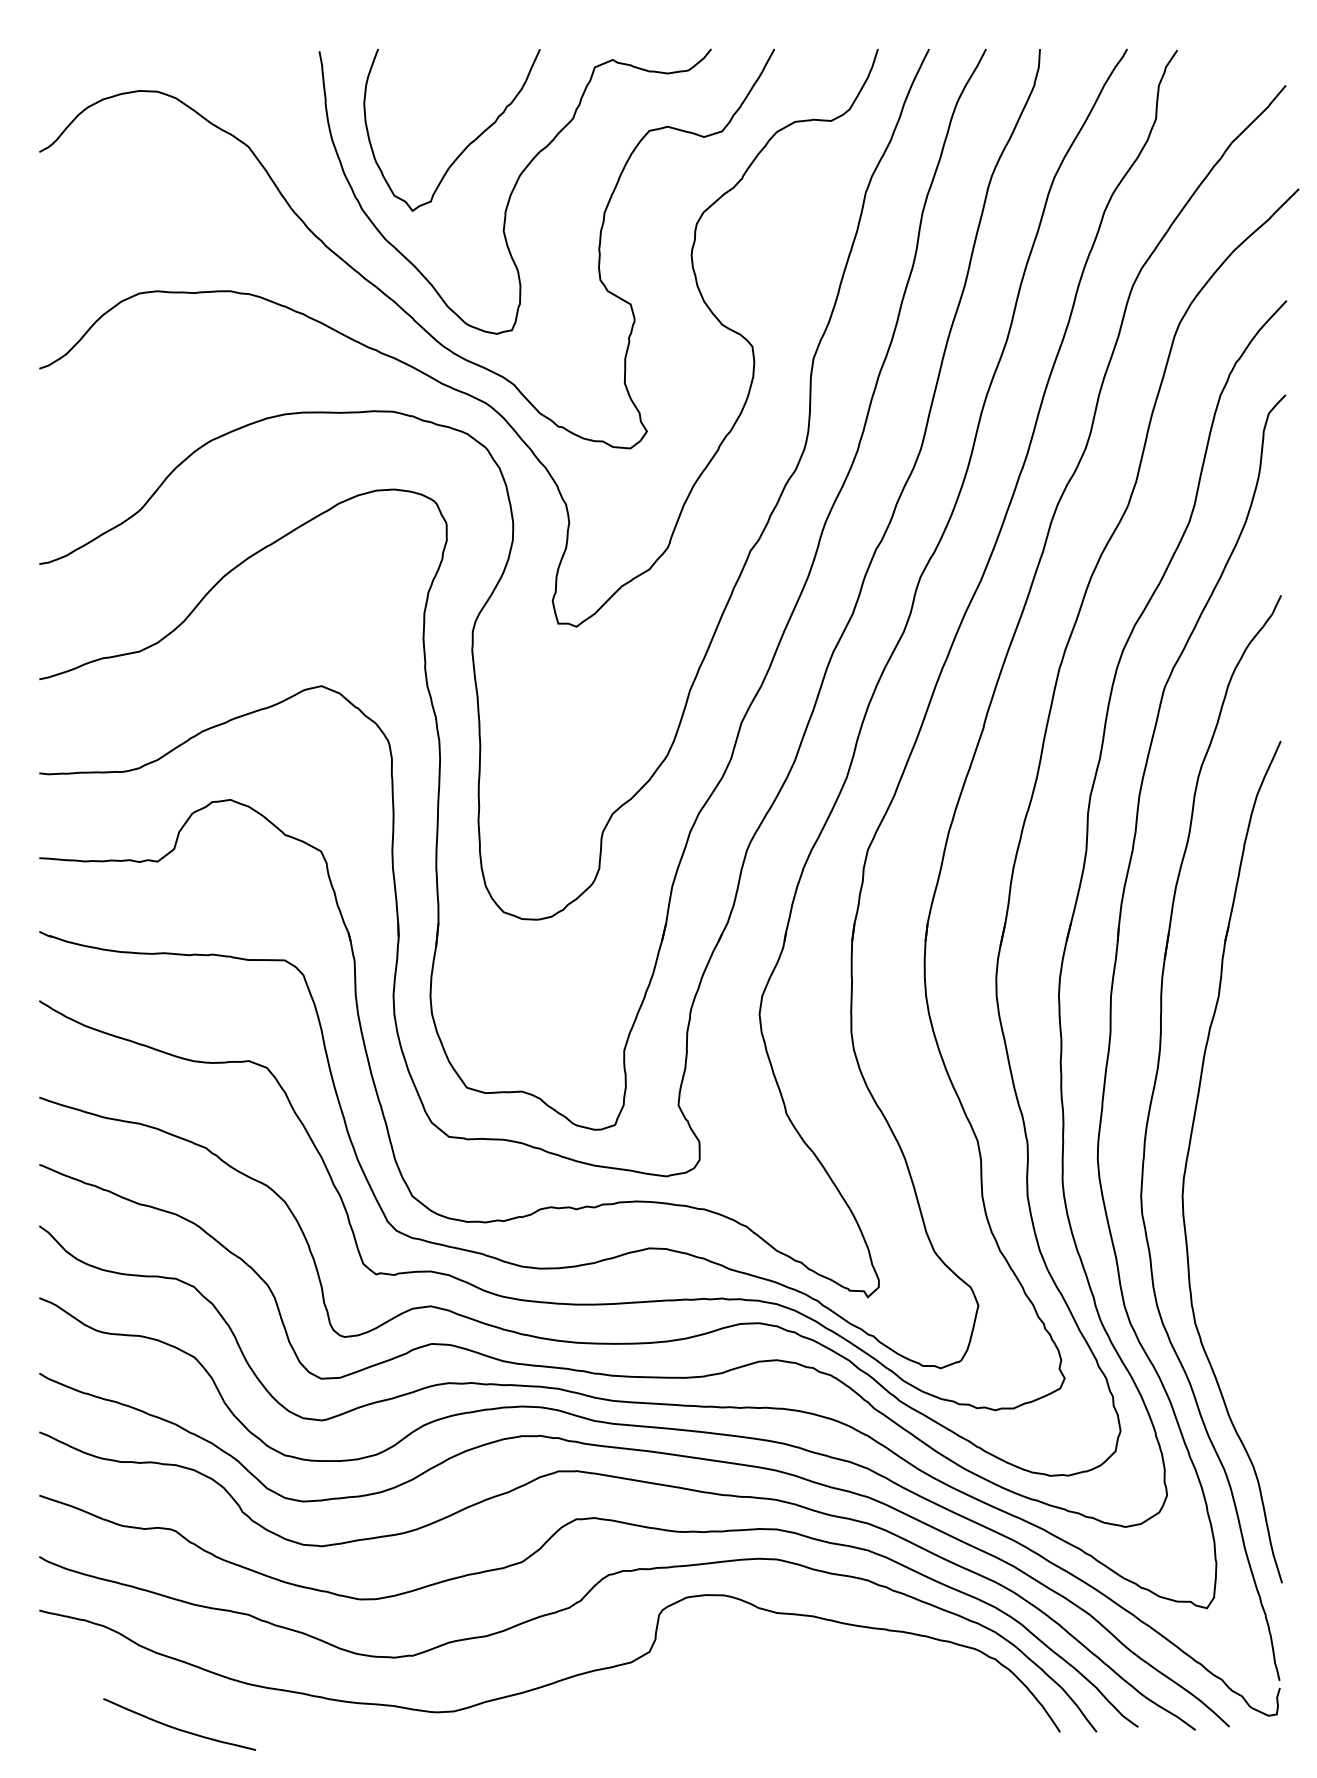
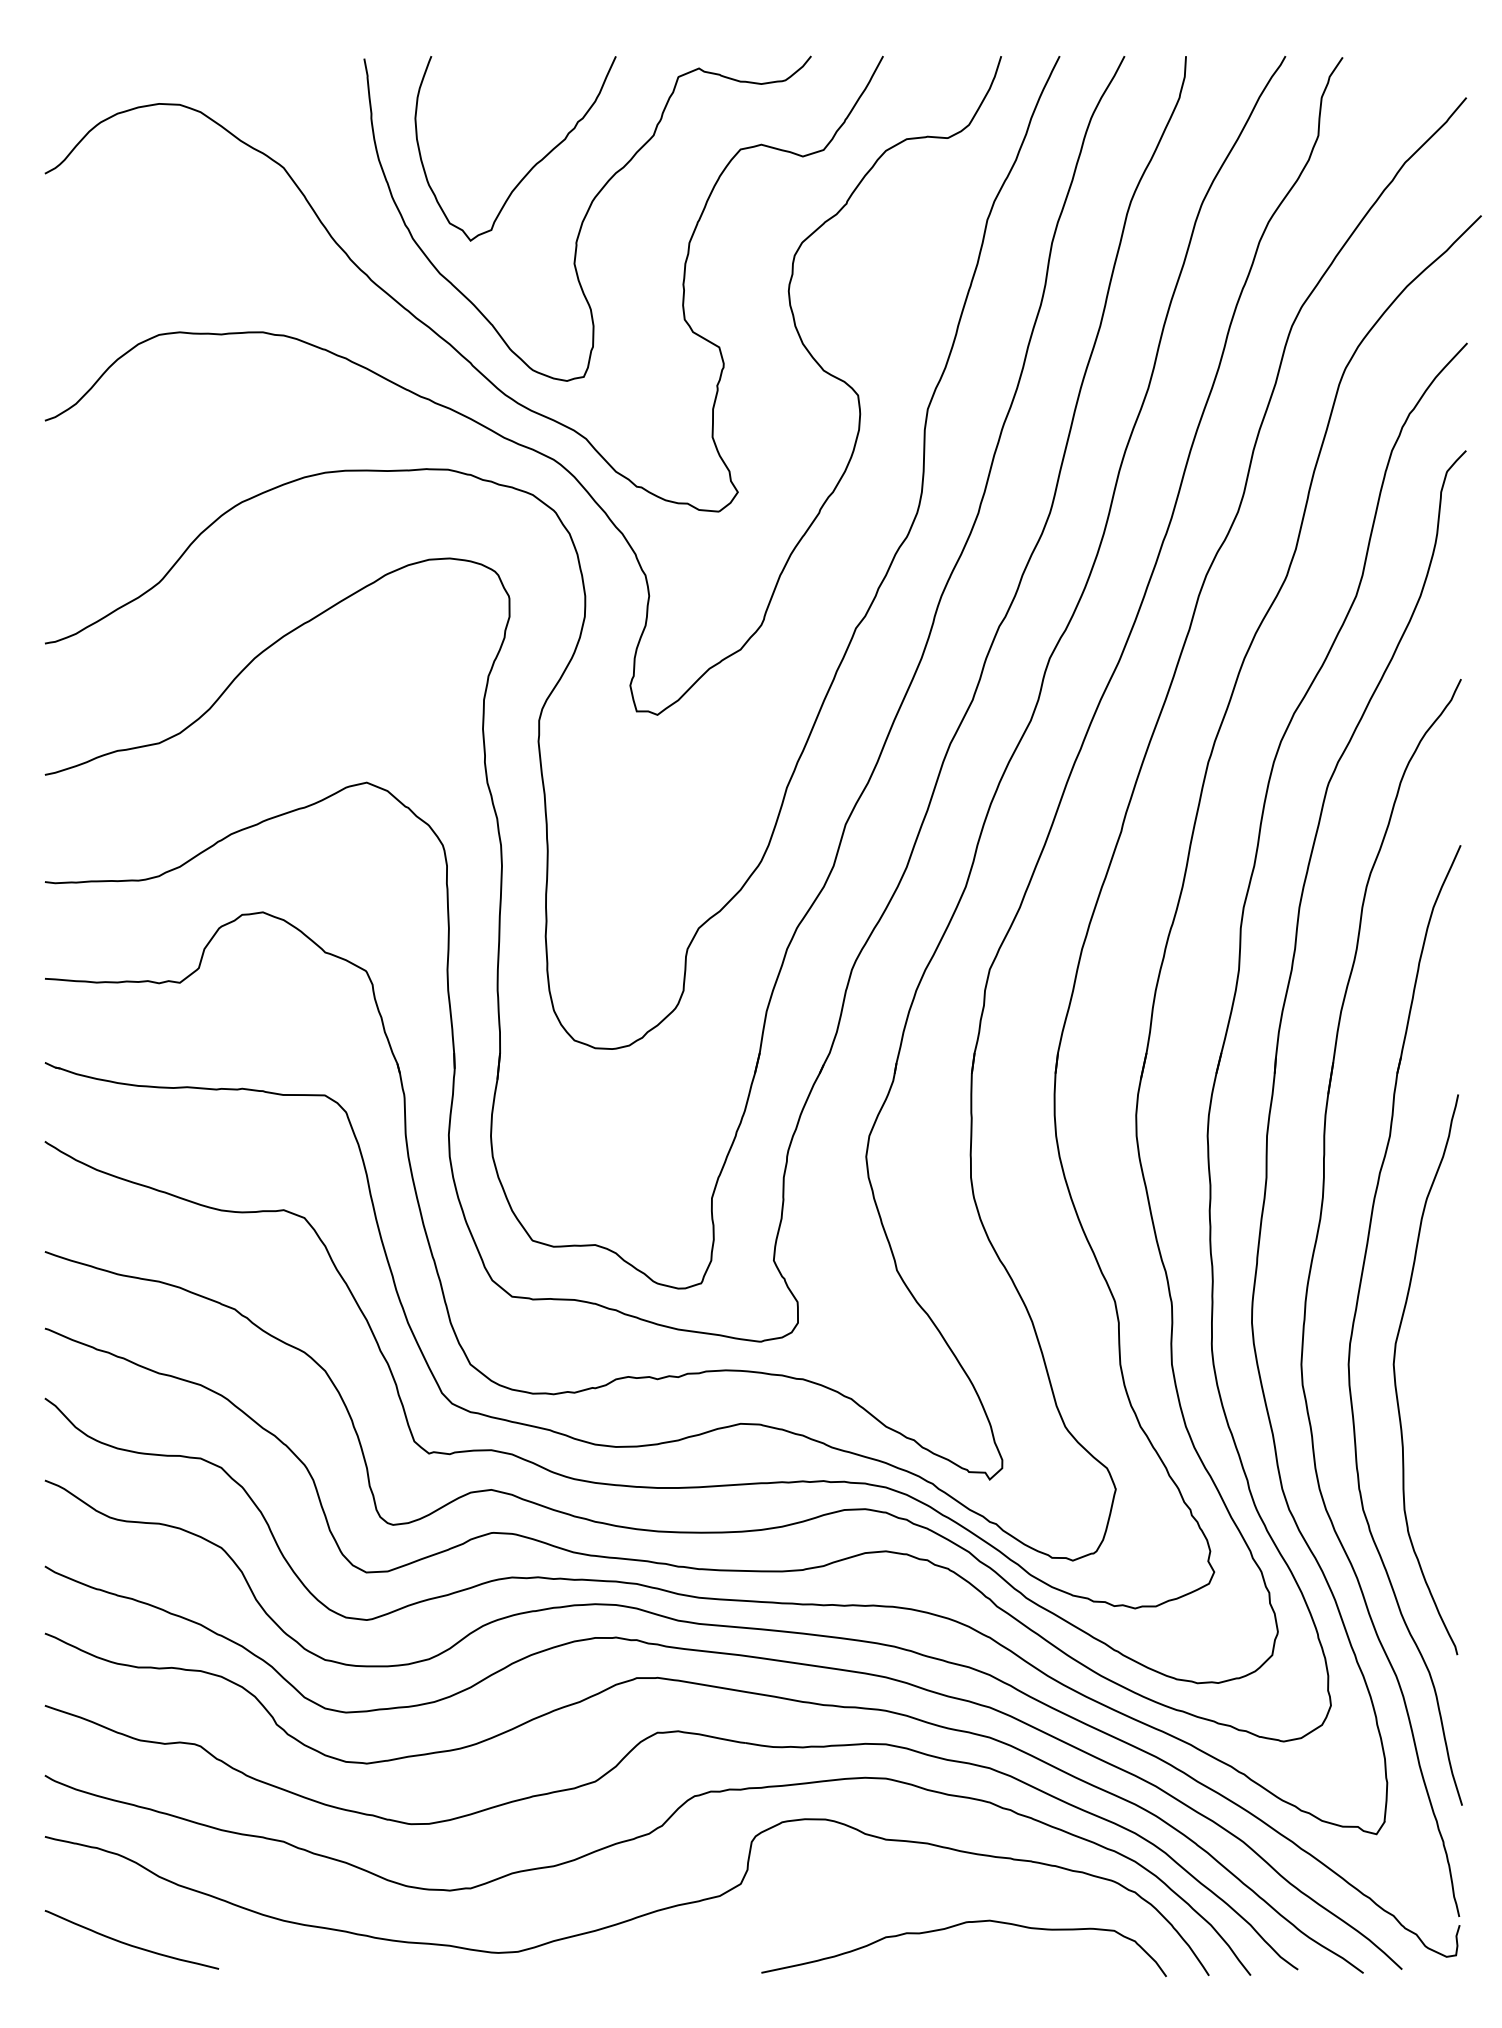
curve: (1223, 1205) -> (1395, 1374), added
curve: (838, 1689) -> (956, 1926), added
curve: (176, 1727) -> (128, 1943), moved

